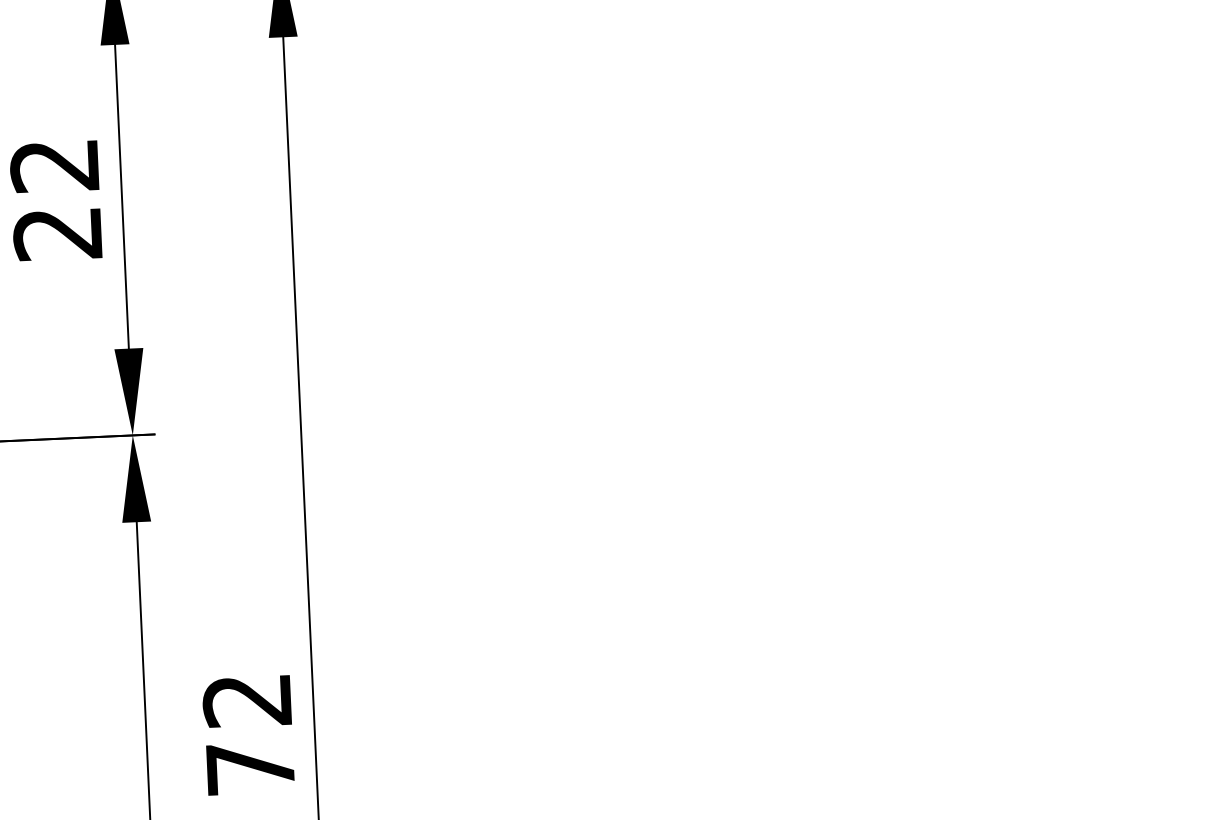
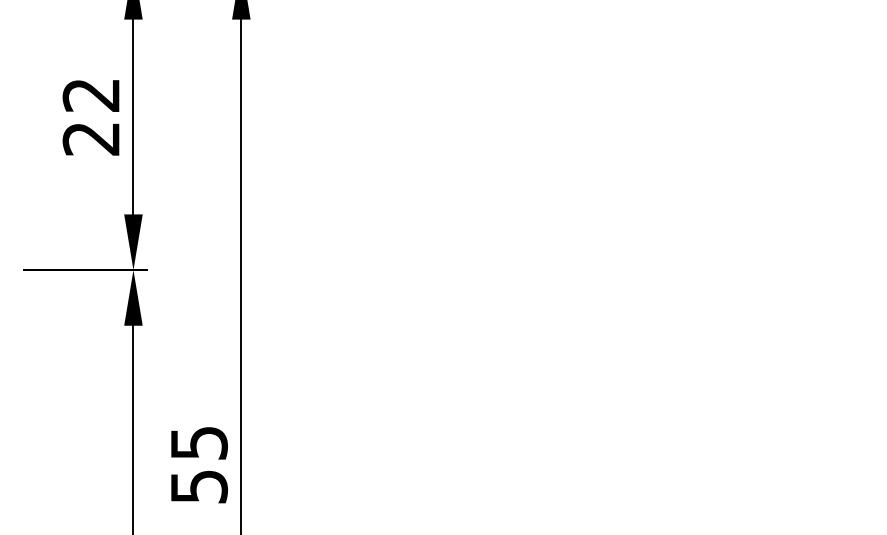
text: (248, 735) -> (198, 465), 72 -> 55

